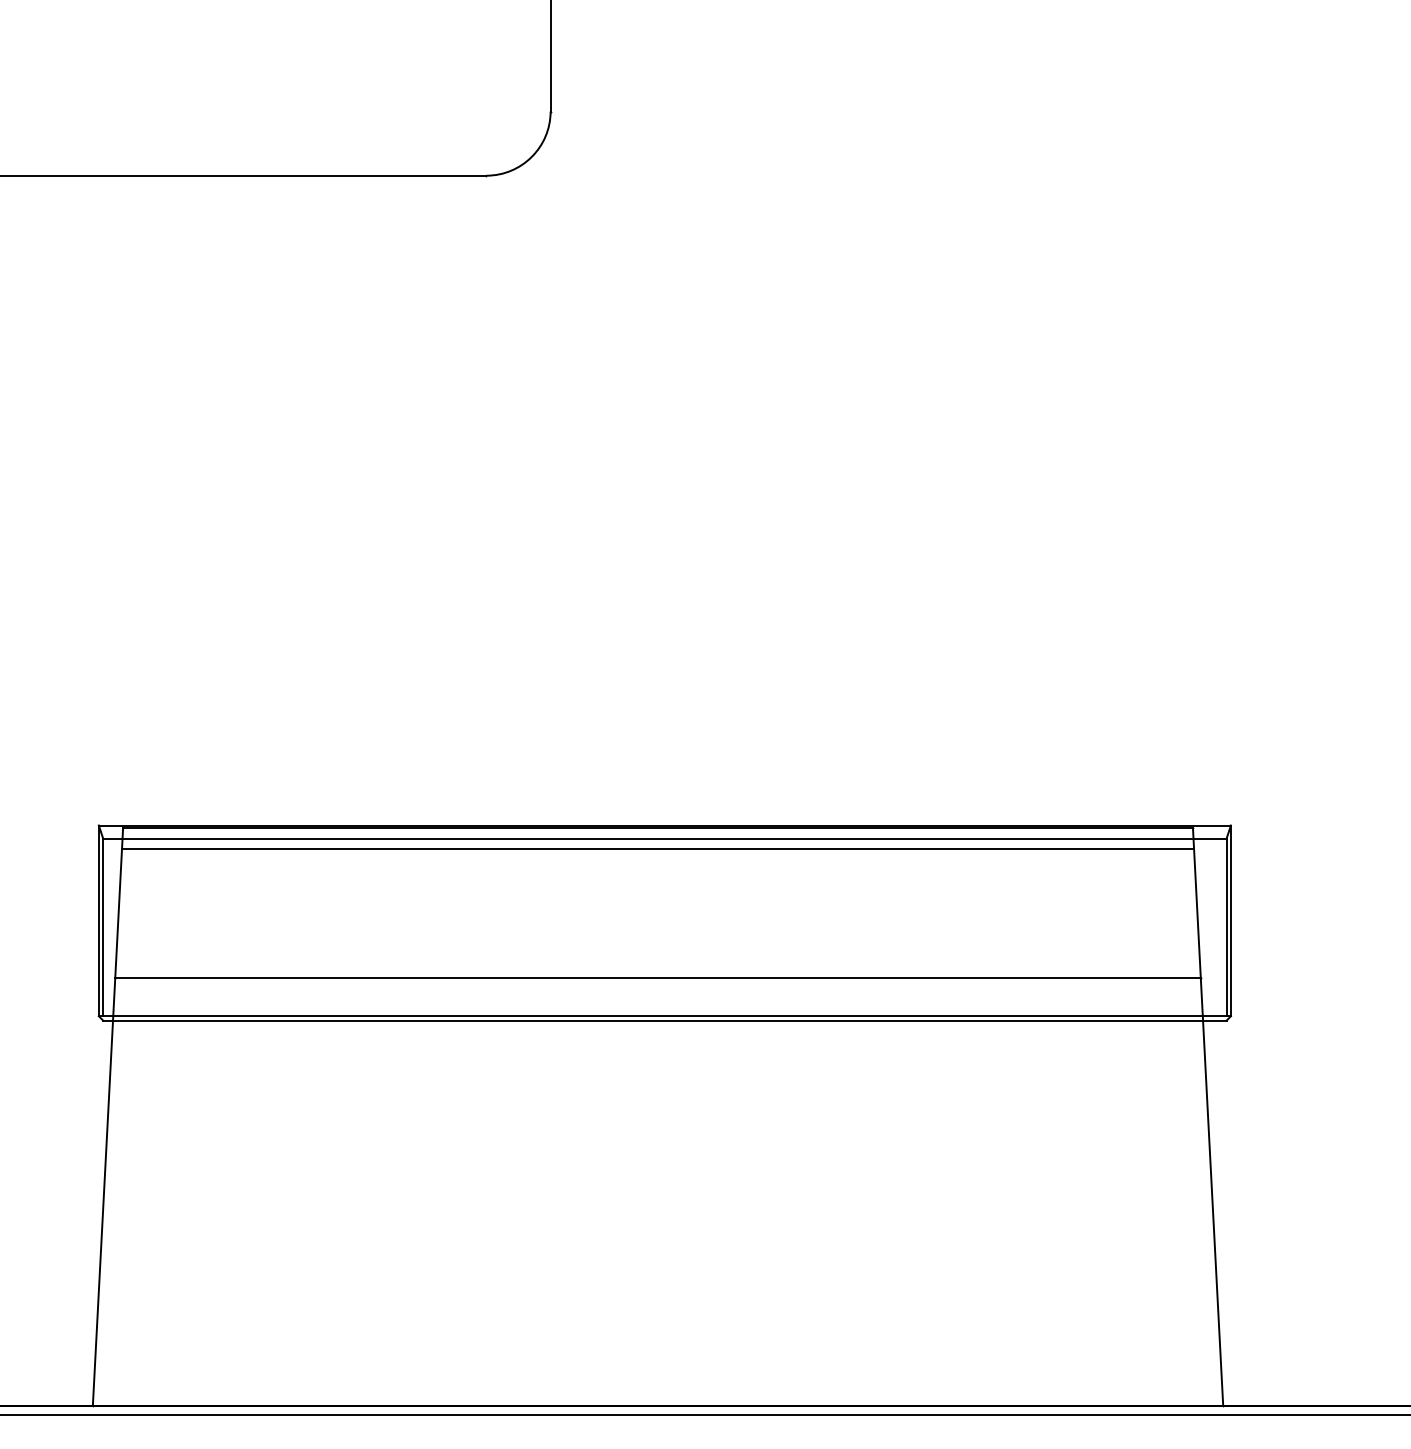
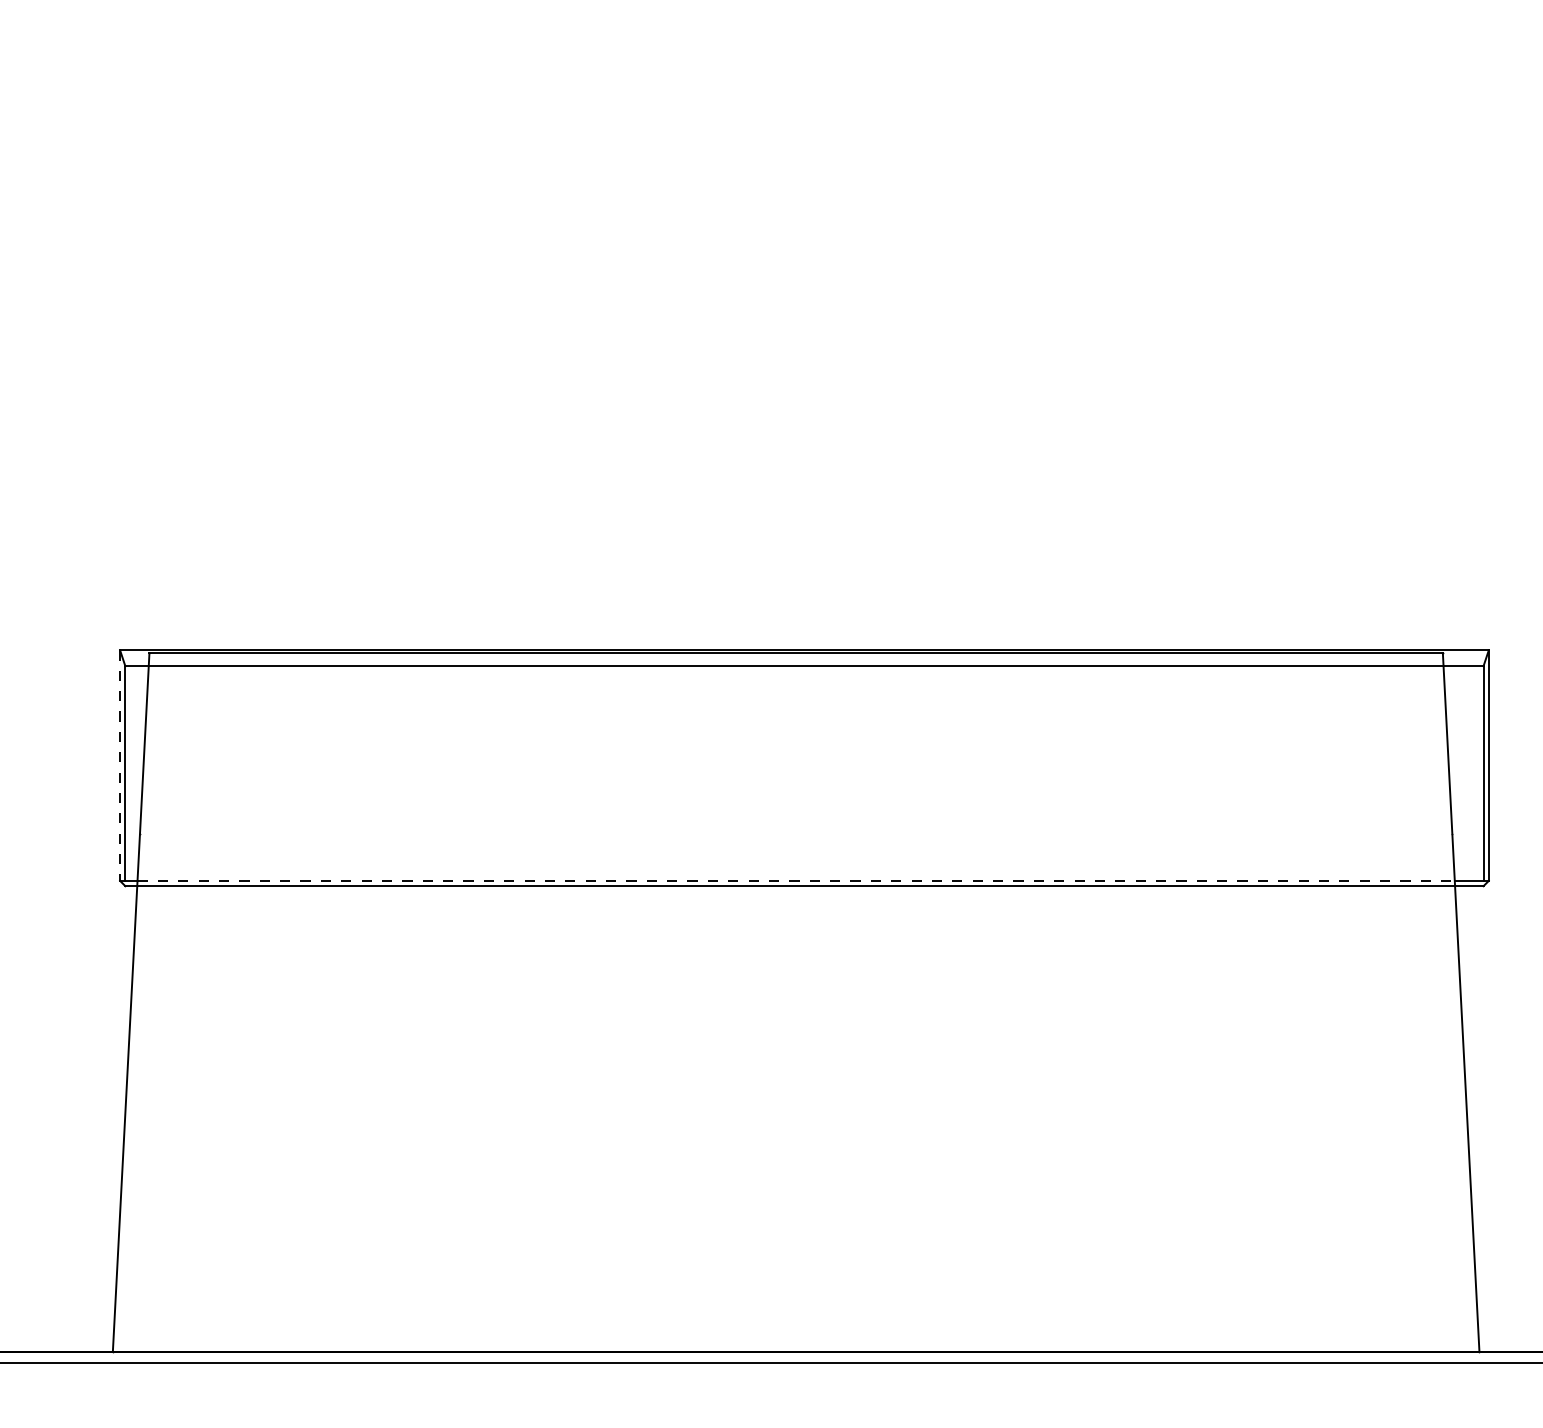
line: (658, 849) -> (796, 679), removed
line: (98, 921) -> (119, 766), solid -> dashed
line: (657, 977) -> (795, 834), removed
line: (658, 1016) -> (796, 881), solid -> dashed

